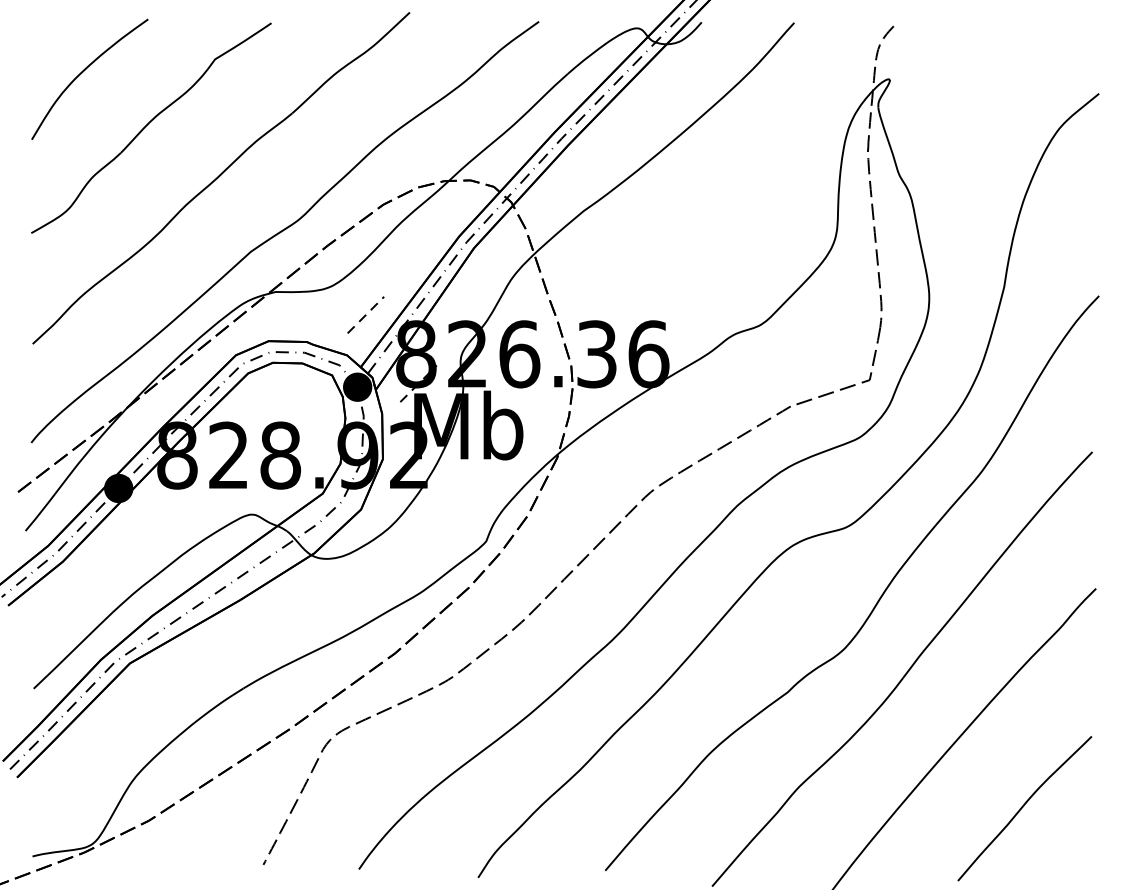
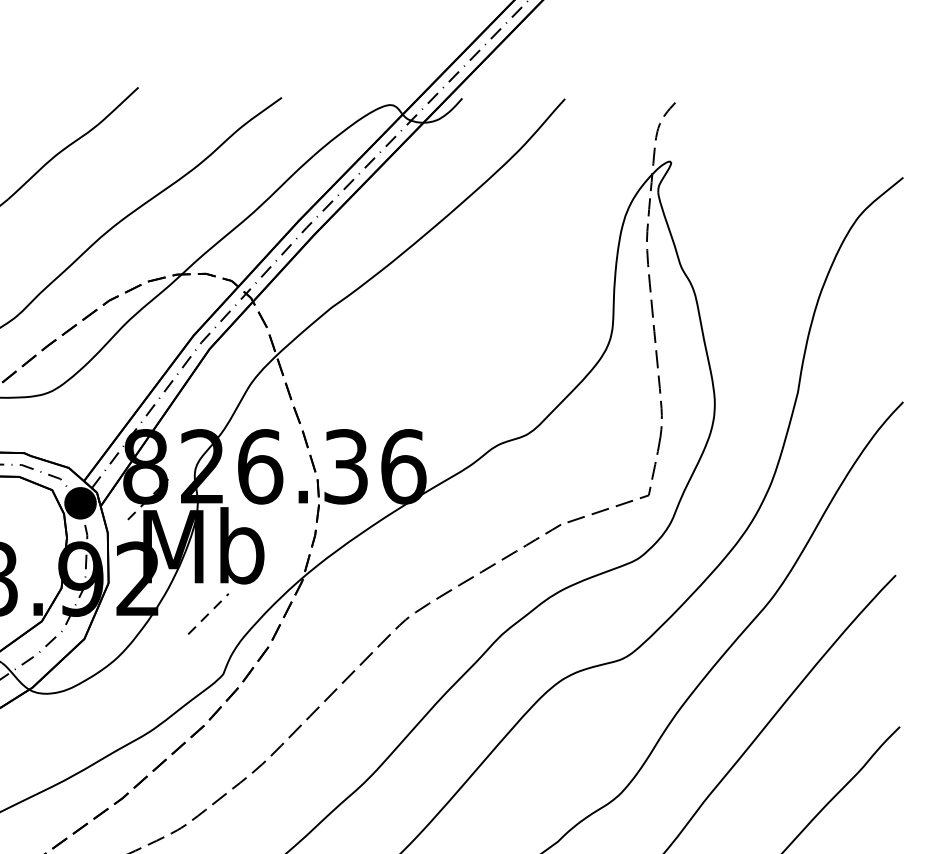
line: (365, 314) -> (207, 613), moved

